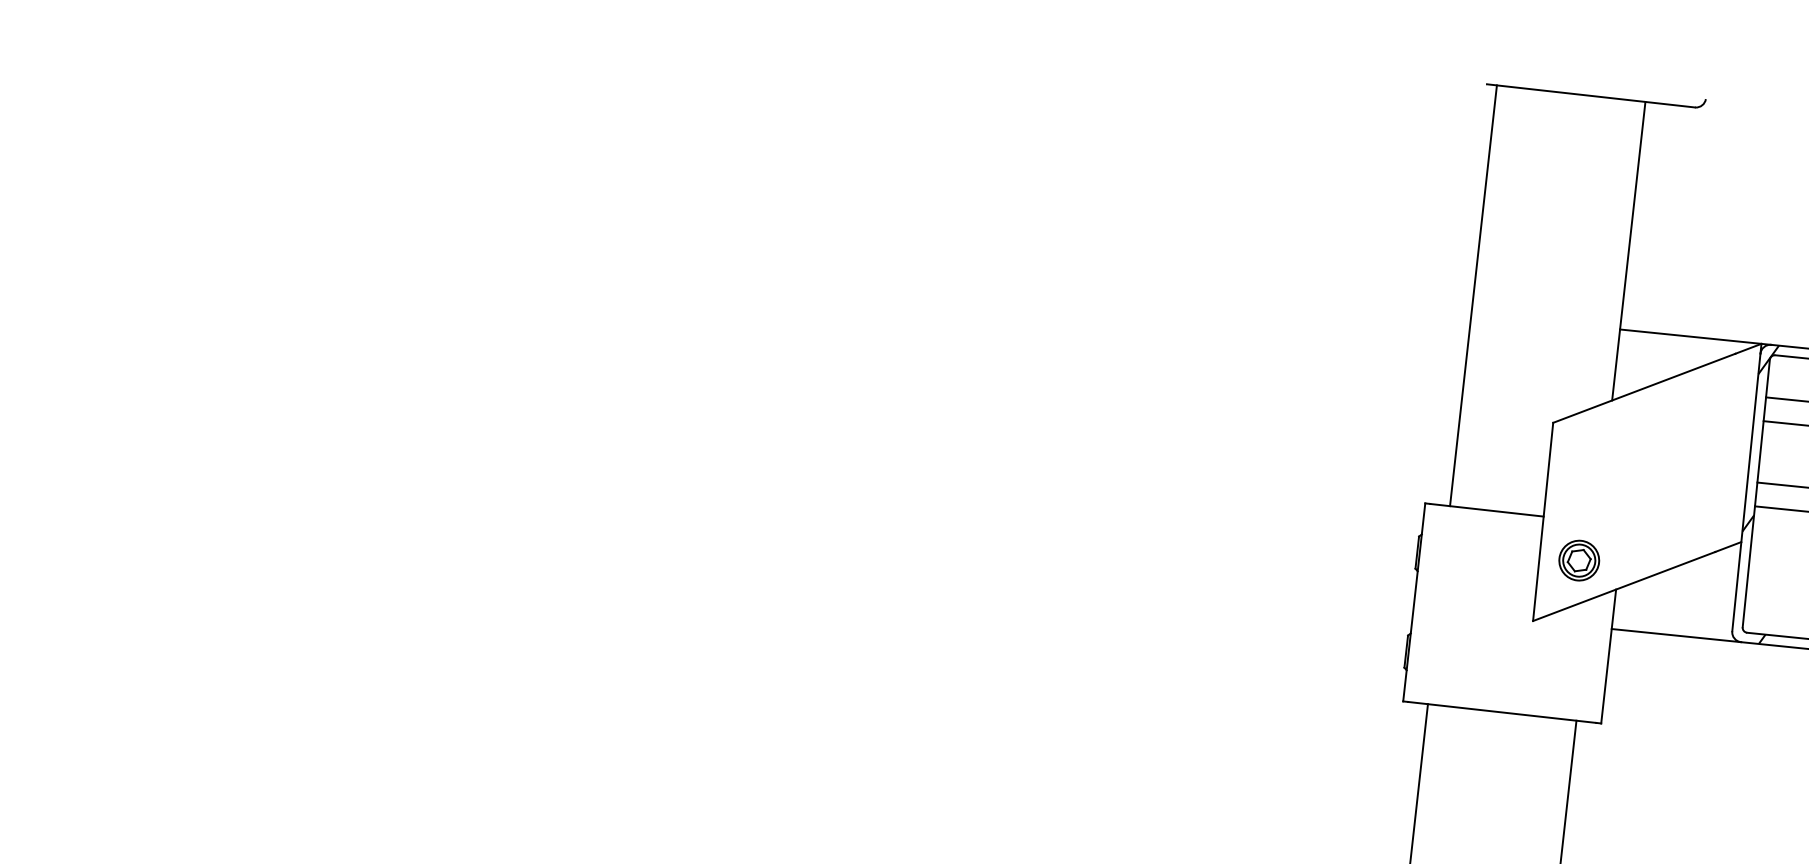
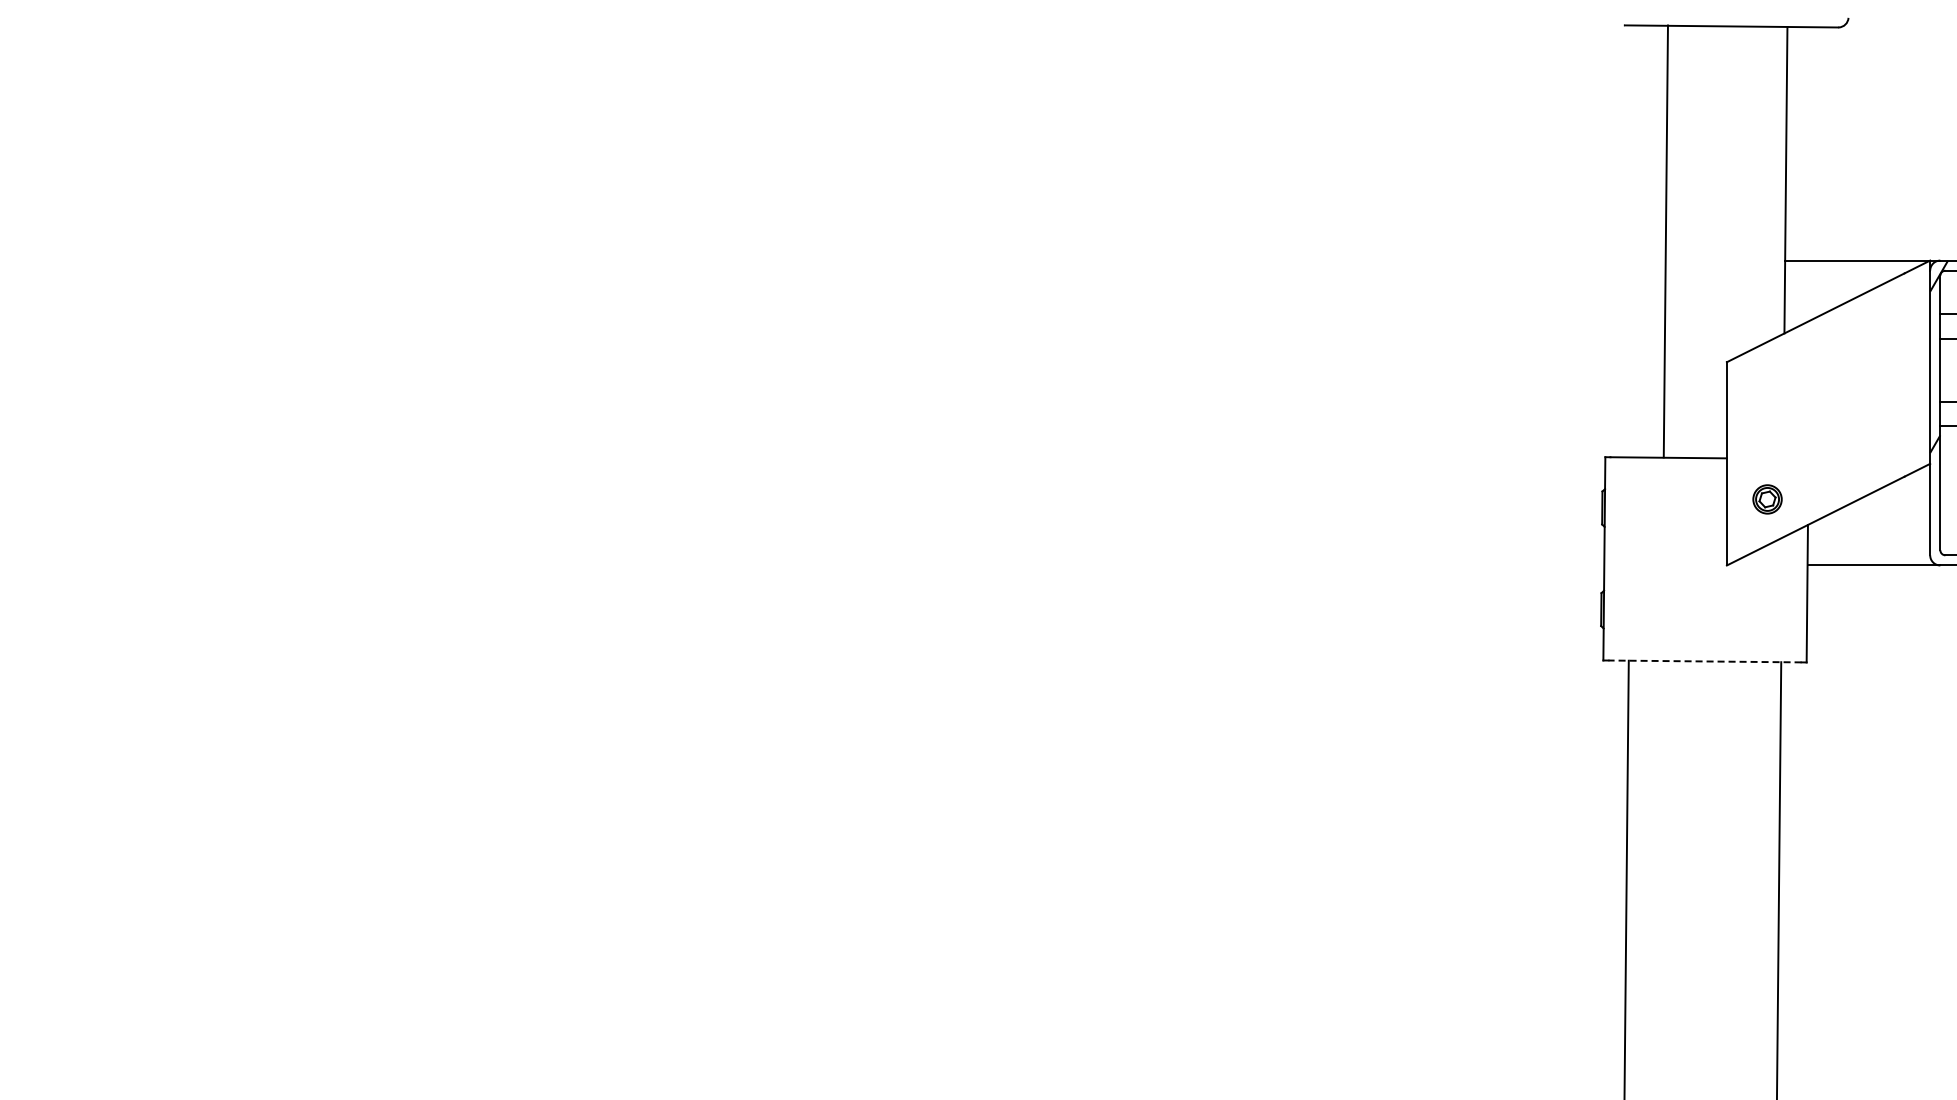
line: (1473, 295) -> (1665, 241), moved
part: (1579, 560) -> (1767, 499), size x0.7
line: (1502, 712) -> (1705, 661), solid -> dashed

